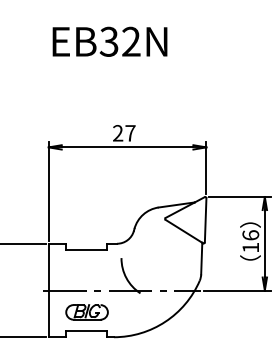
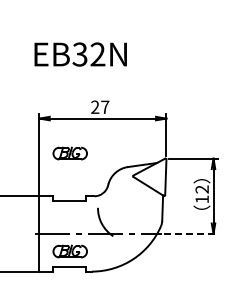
text: (109, 41) -> (80, 54), moved
part: (86, 190) -> (69, 153), added
text: (249, 235) -> (201, 189), 16 -> 12
line: (237, 289) -> (191, 233), solid -> dashed

